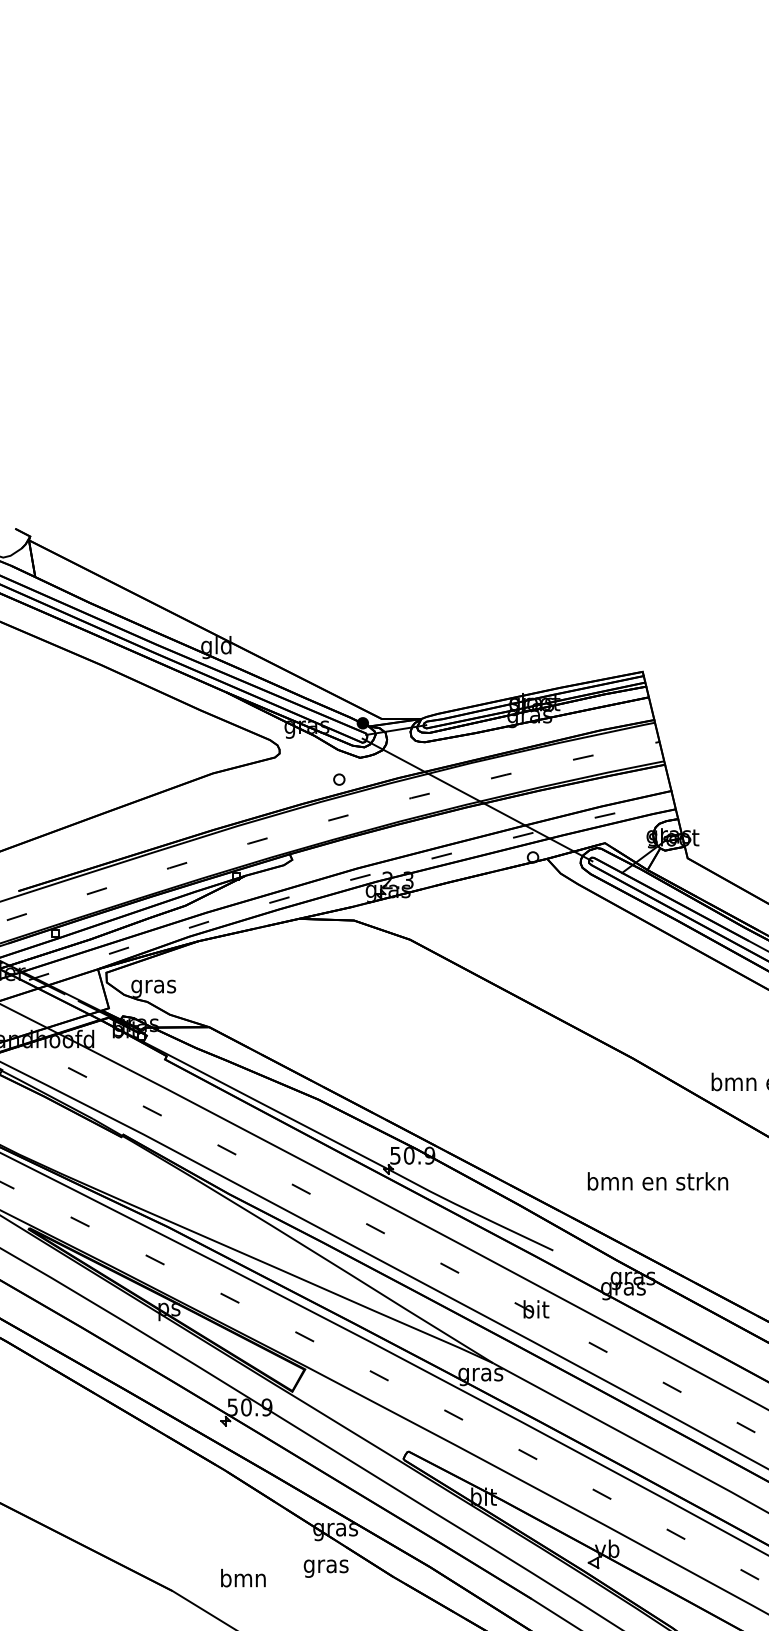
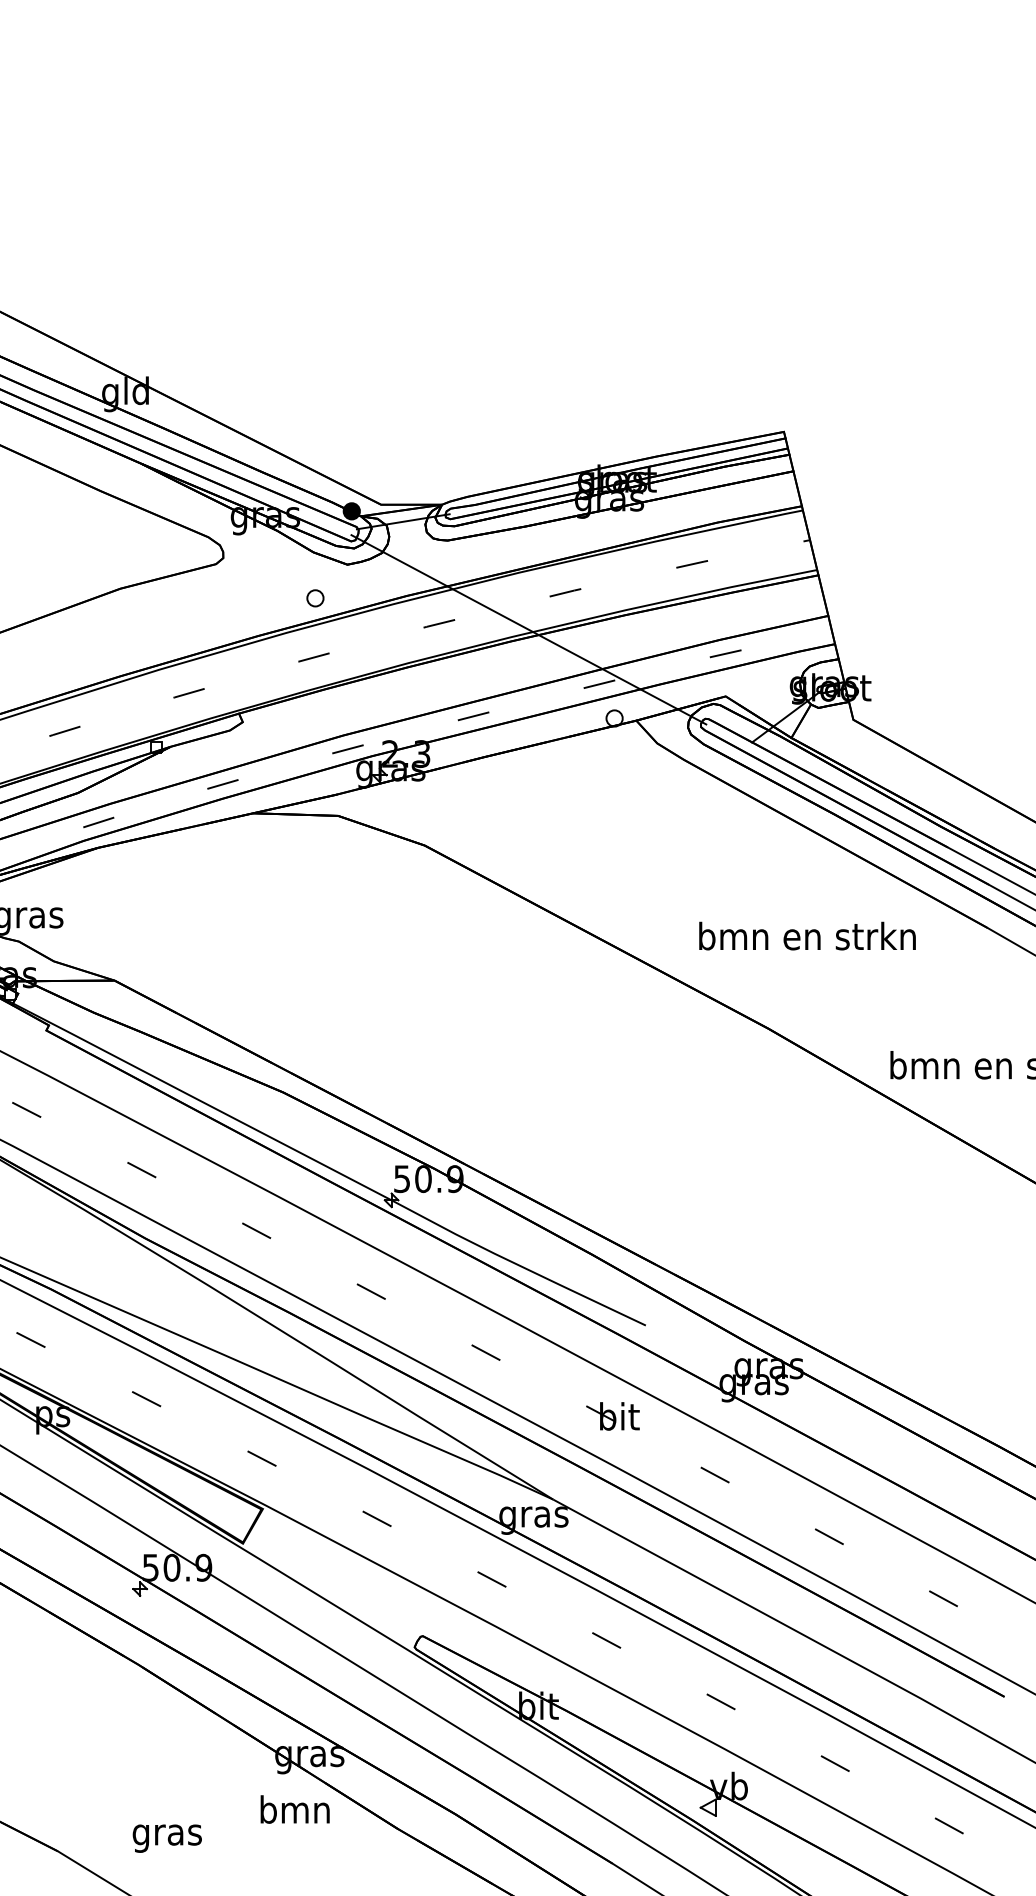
text: (657, 1181) -> (806, 936), moved
text: (325, 1565) -> (294, 1811), gras -> bmn
text: (243, 1580) -> (167, 1835), bmn -> gras

